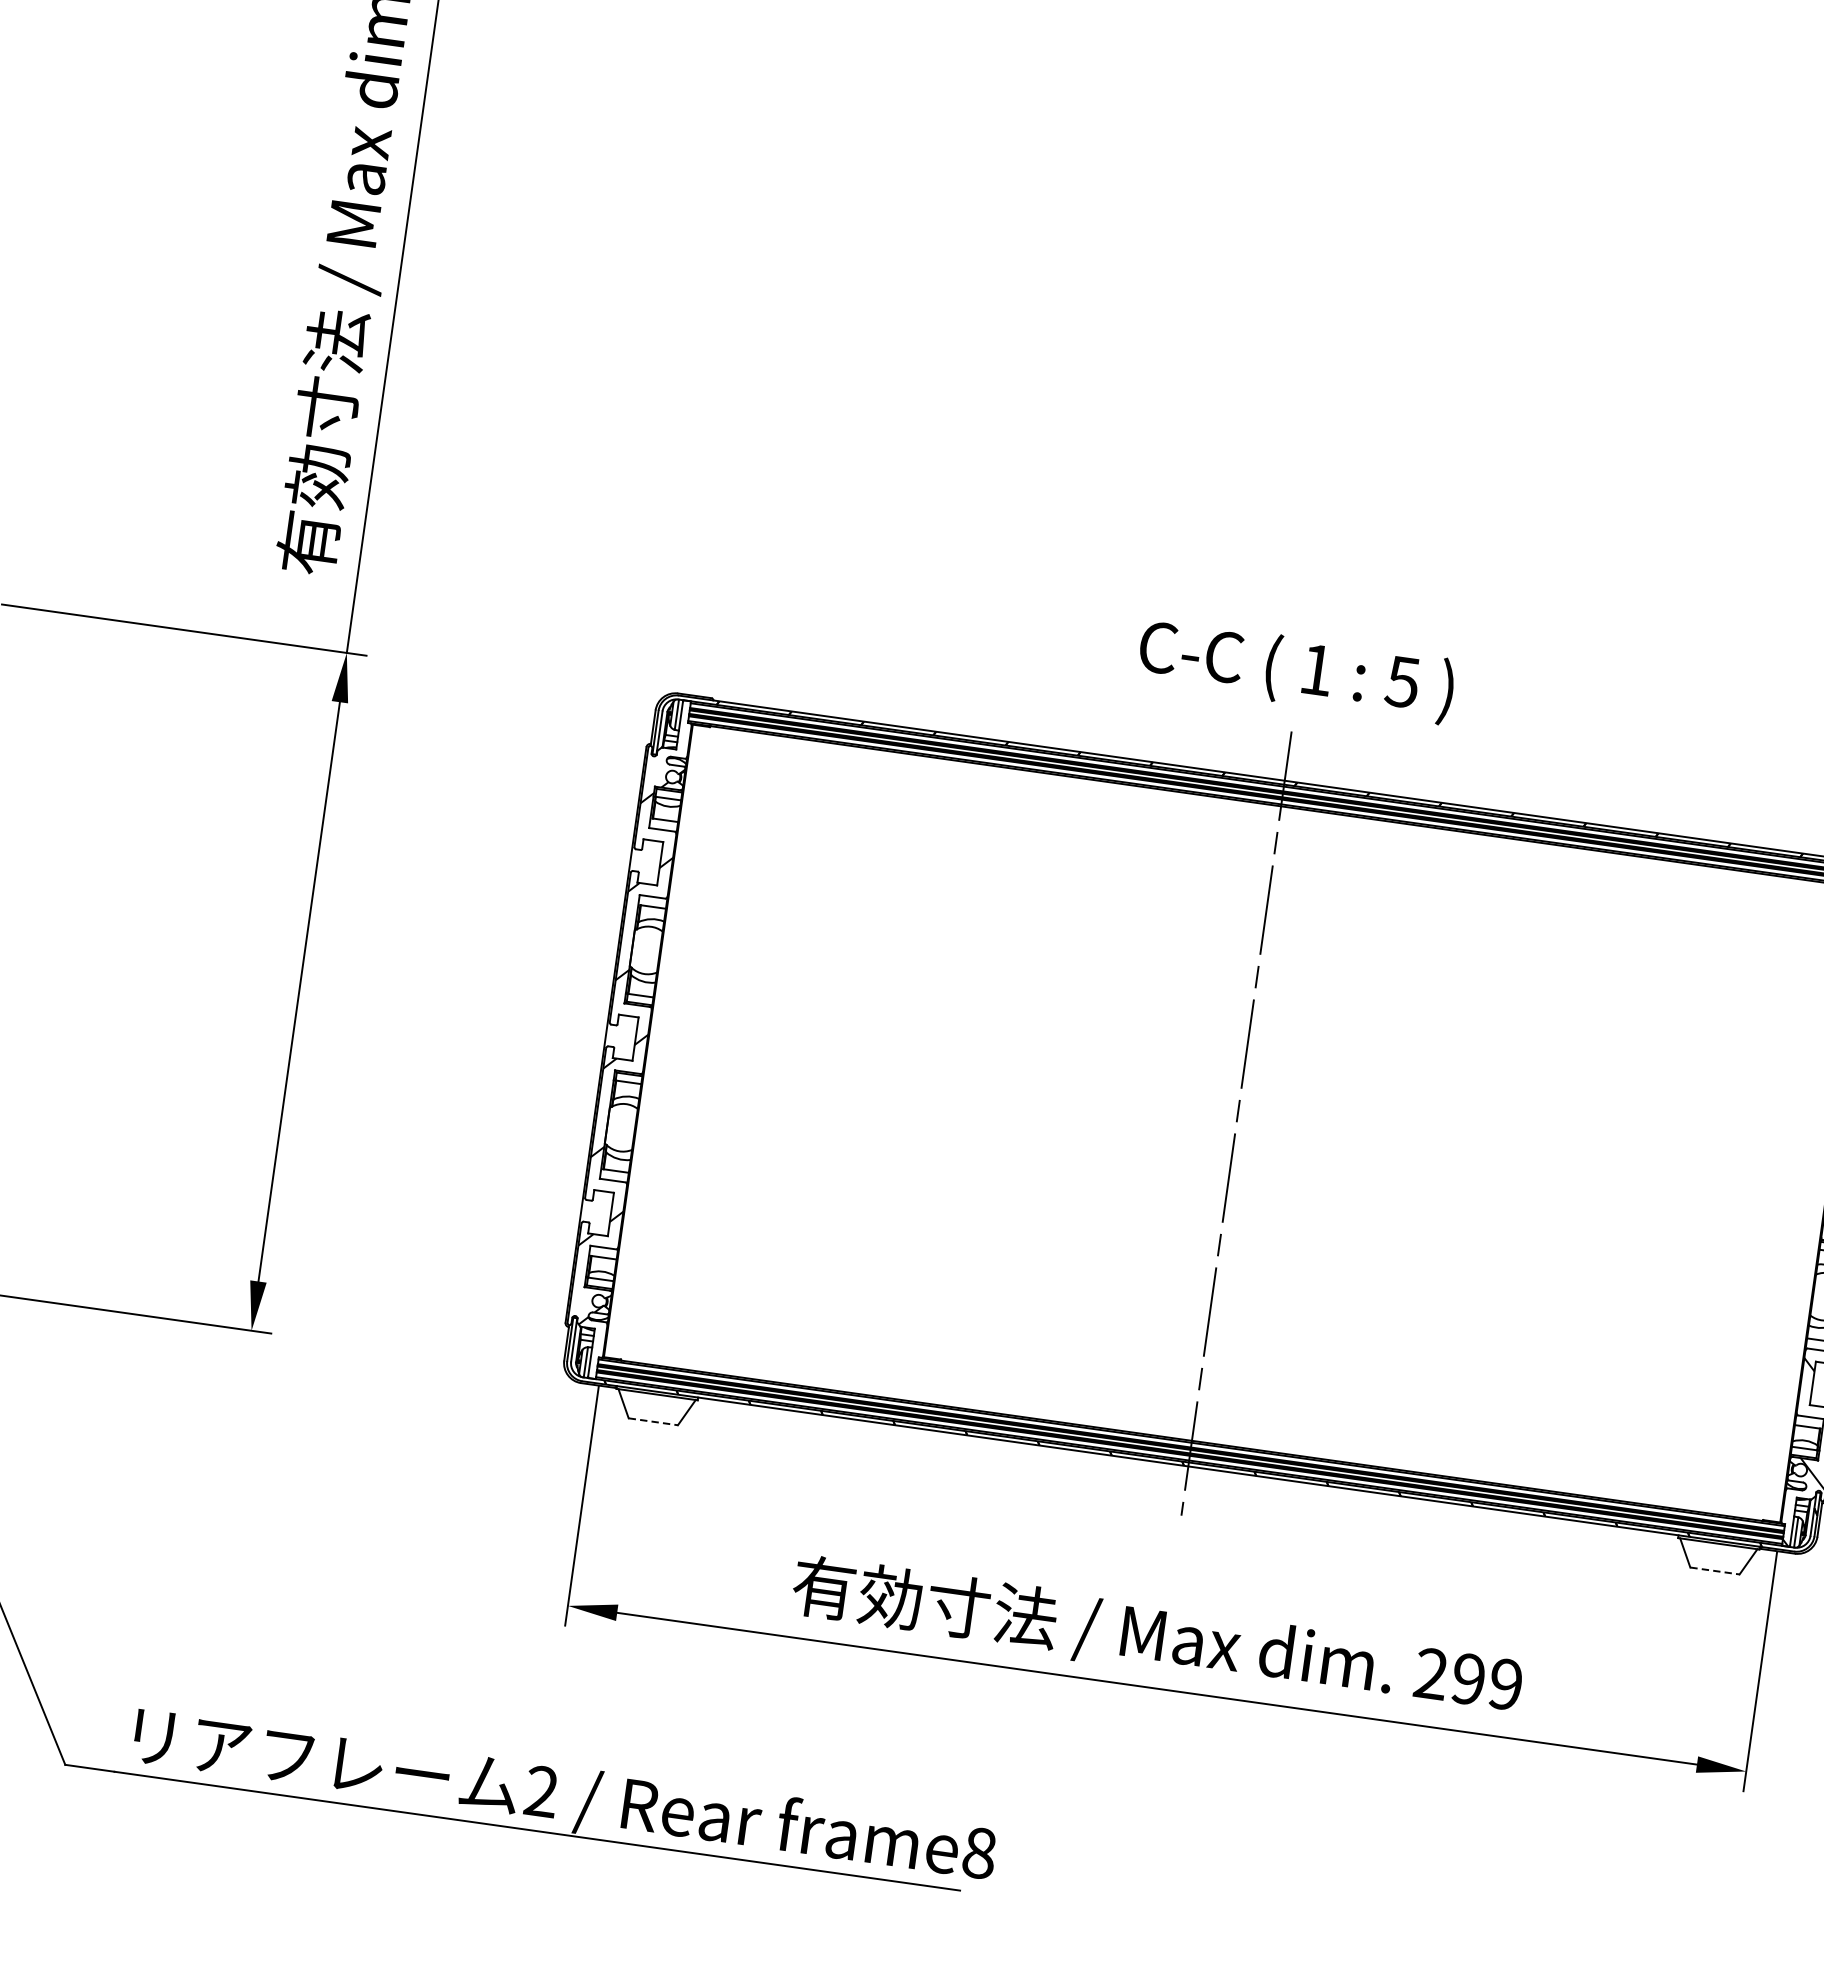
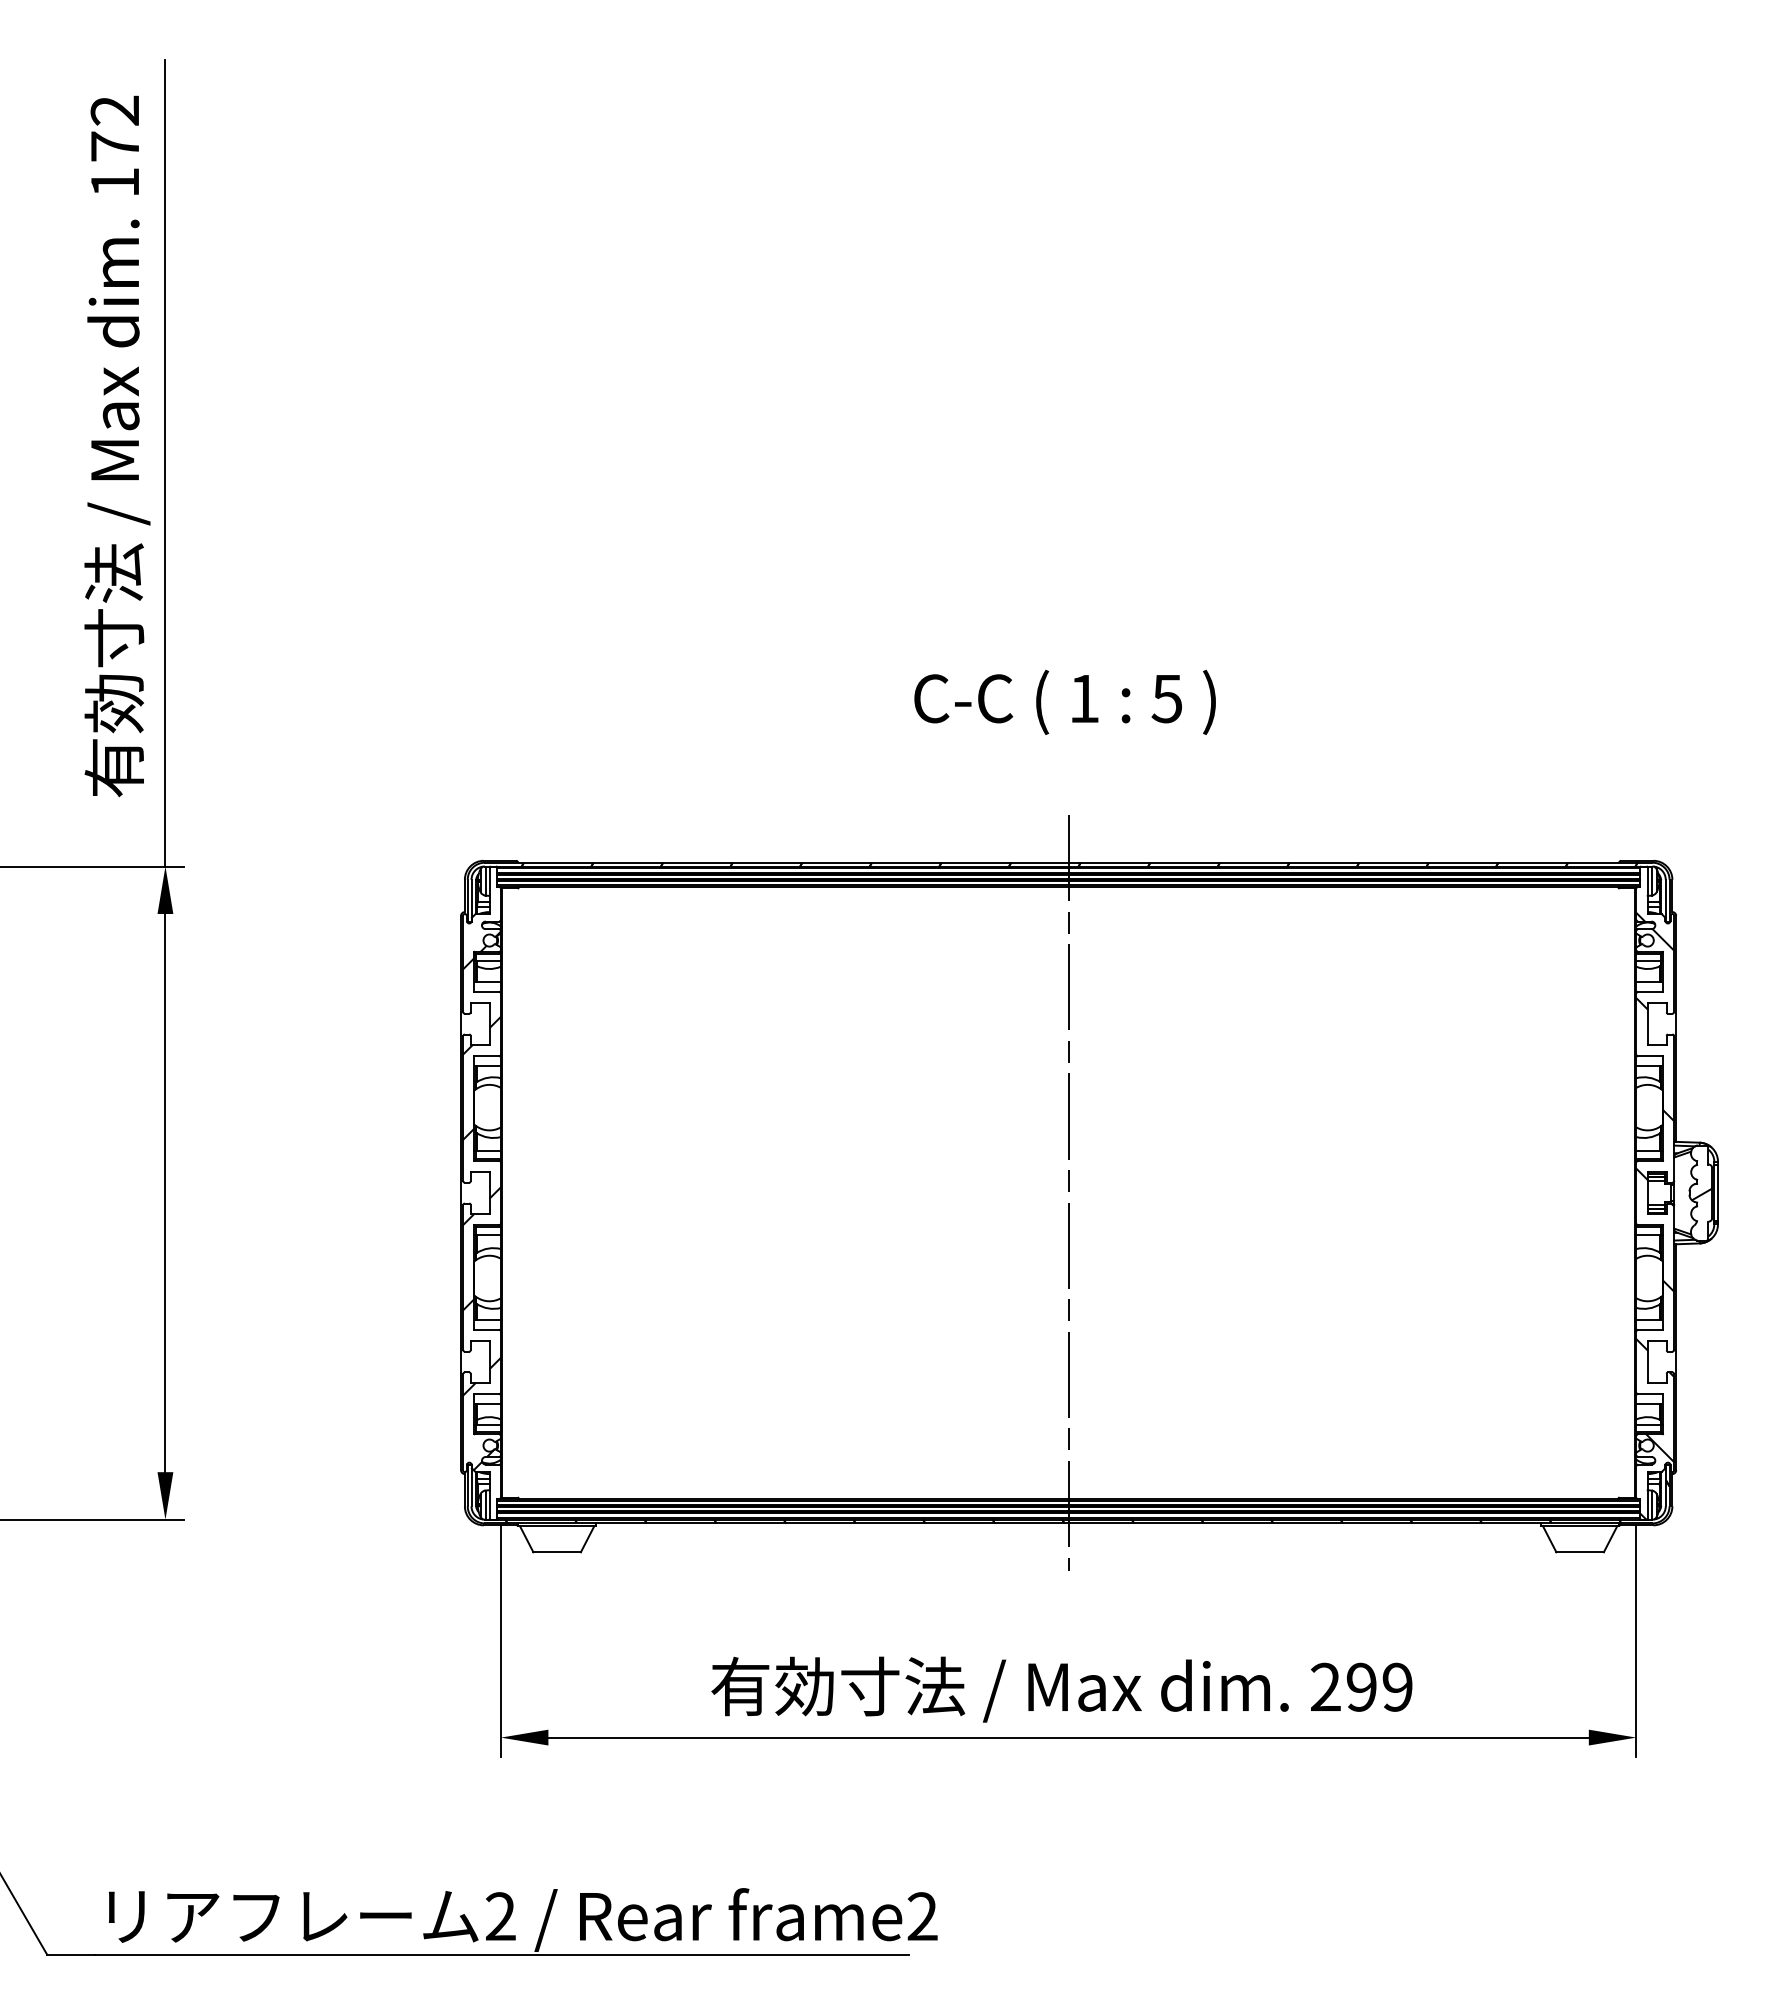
text: (1295, 669) -> (1064, 701), moved
line: (653, 1422) -> (557, 1552), dashed -> solid
line: (1715, 1571) -> (1580, 1552), dashed -> solid
text: (979, 1853) -> (922, 1916), frame8 -> frame2

